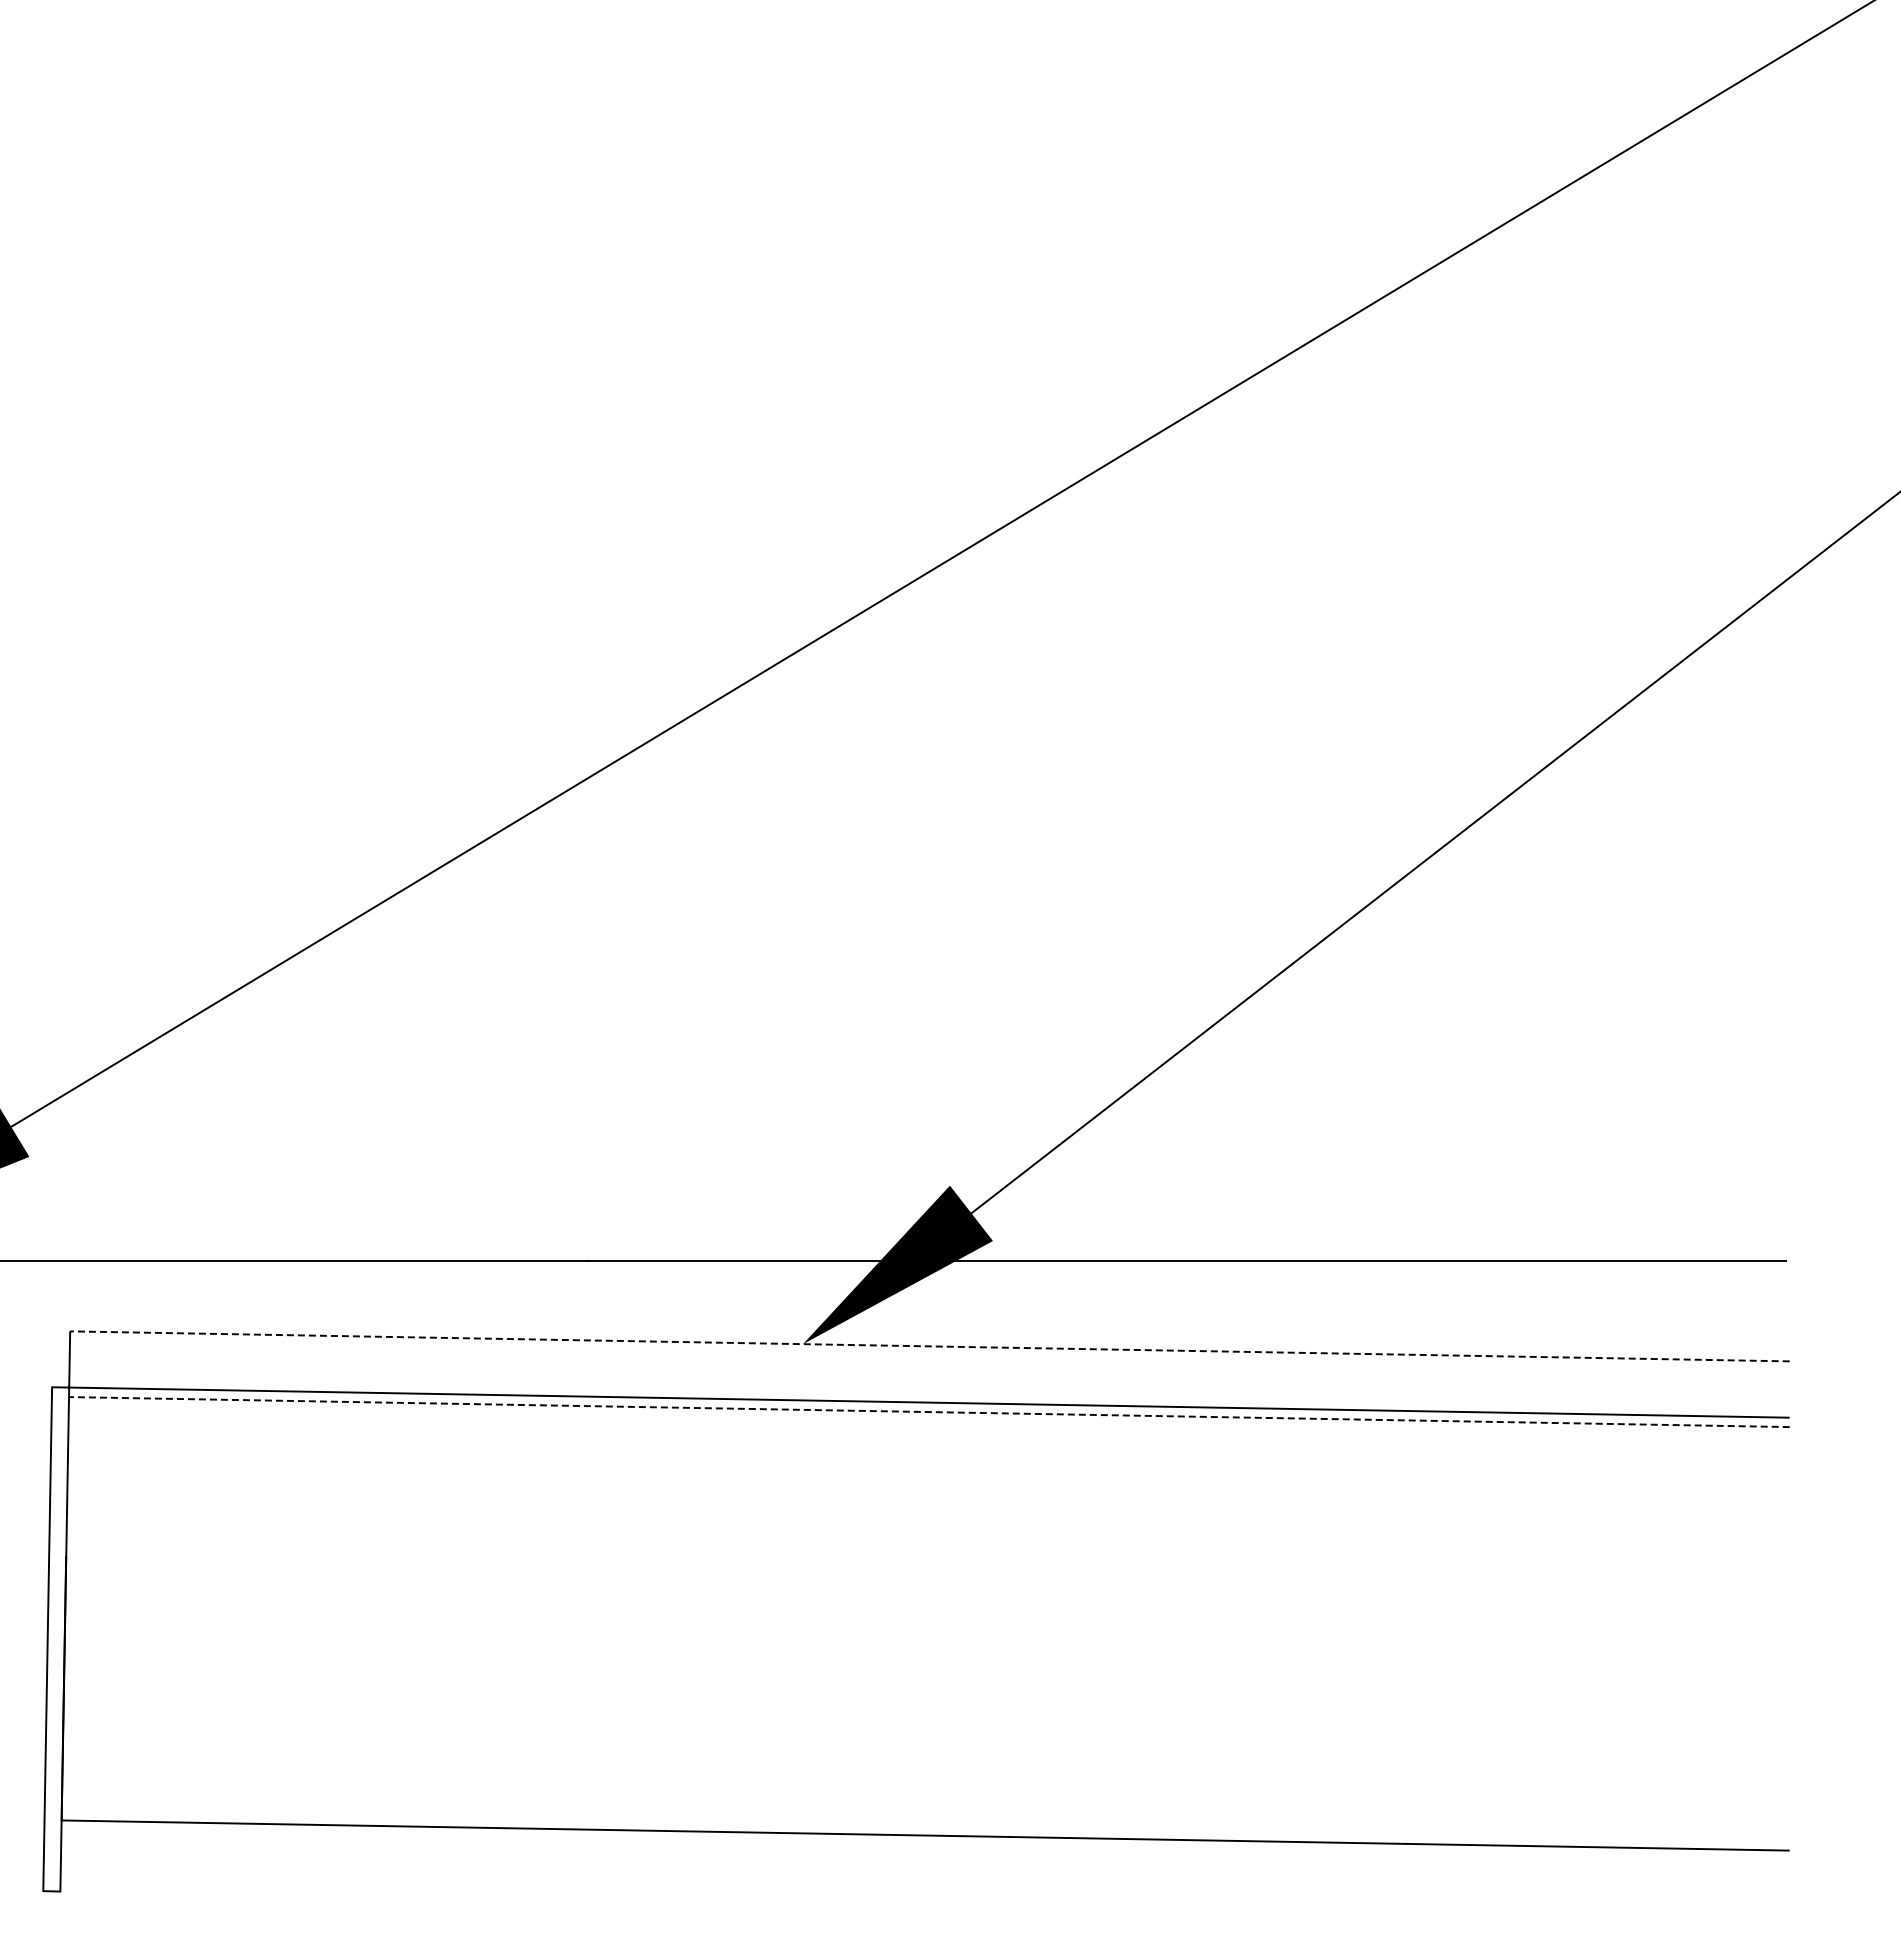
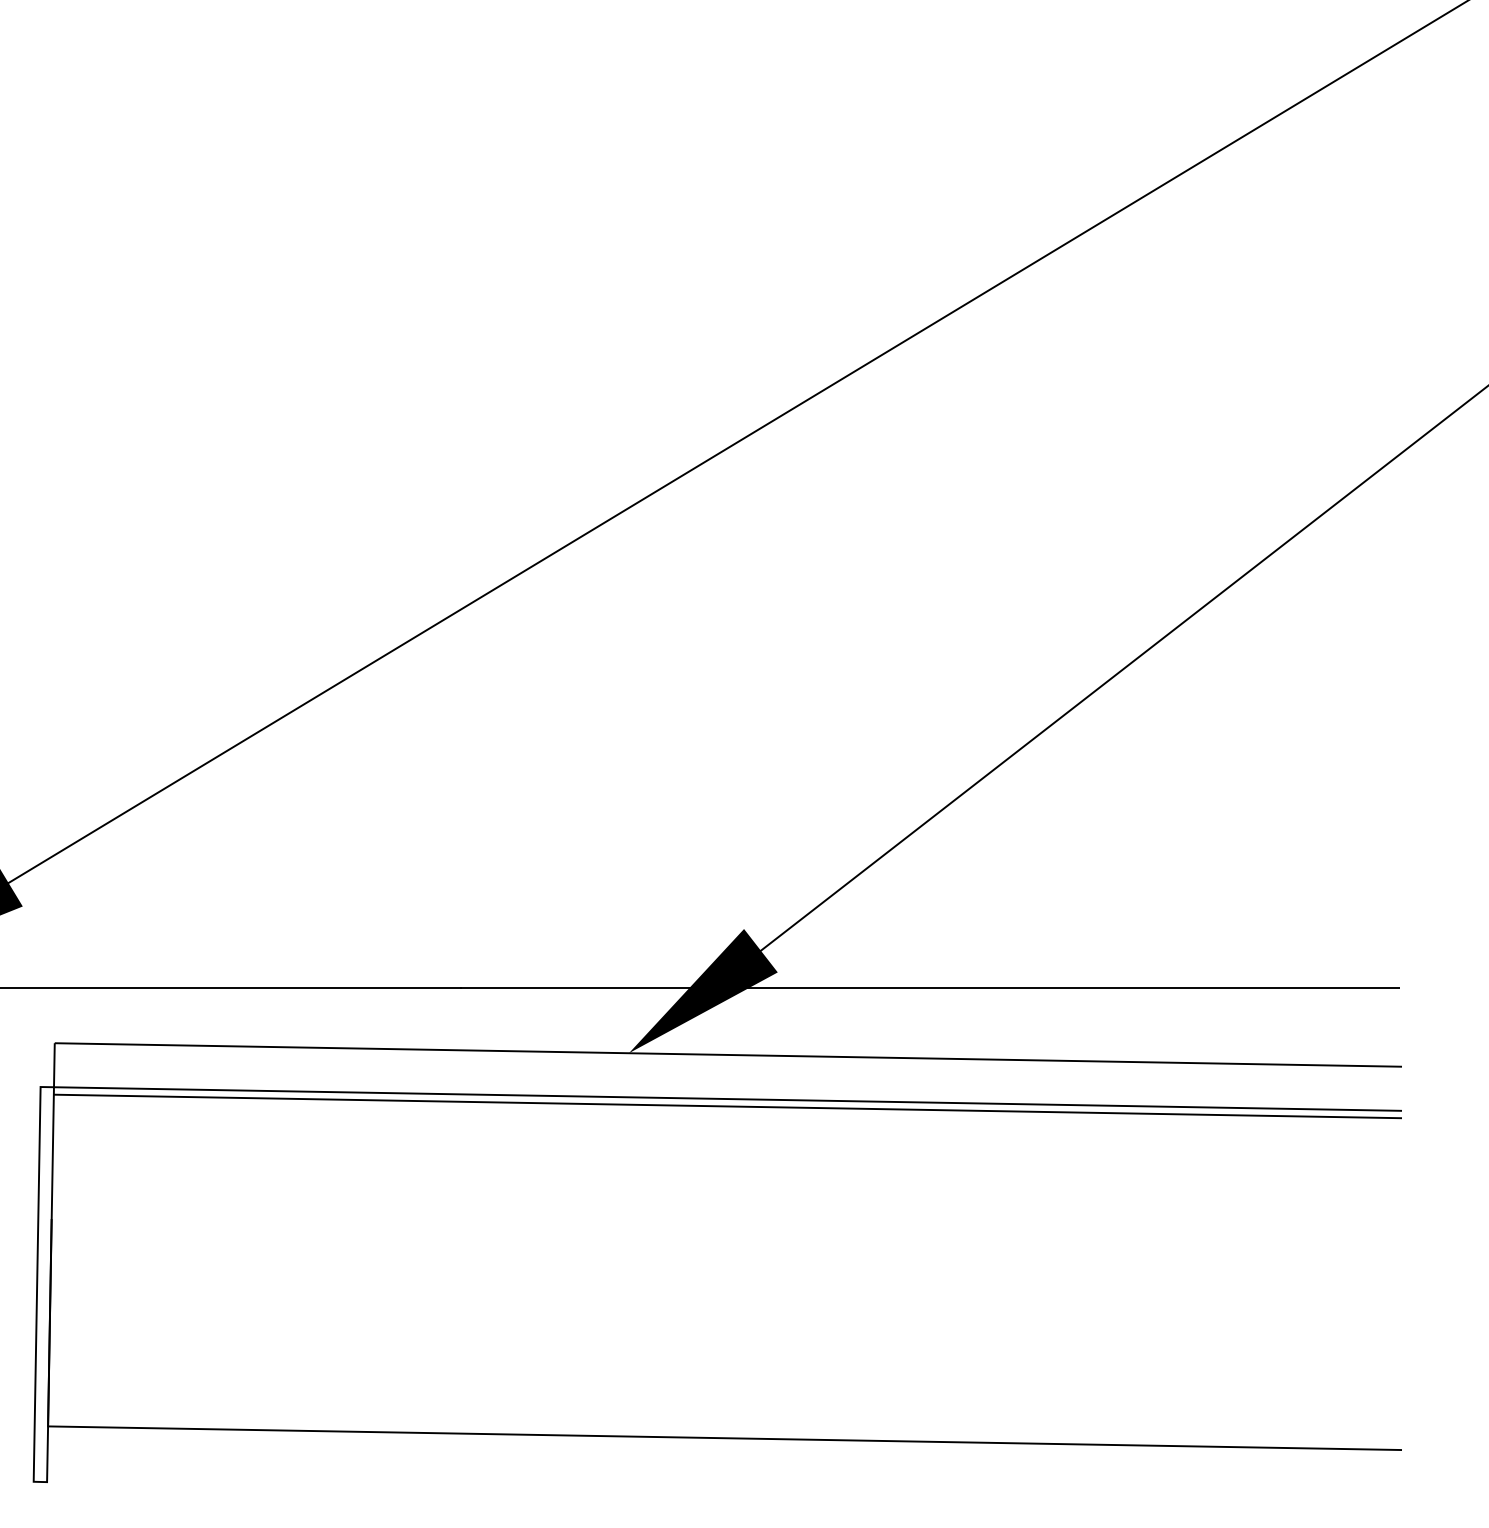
line: (929, 1346) -> (728, 1055), dashed -> solid
line: (928, 1412) -> (727, 1106), dashed -> solid

